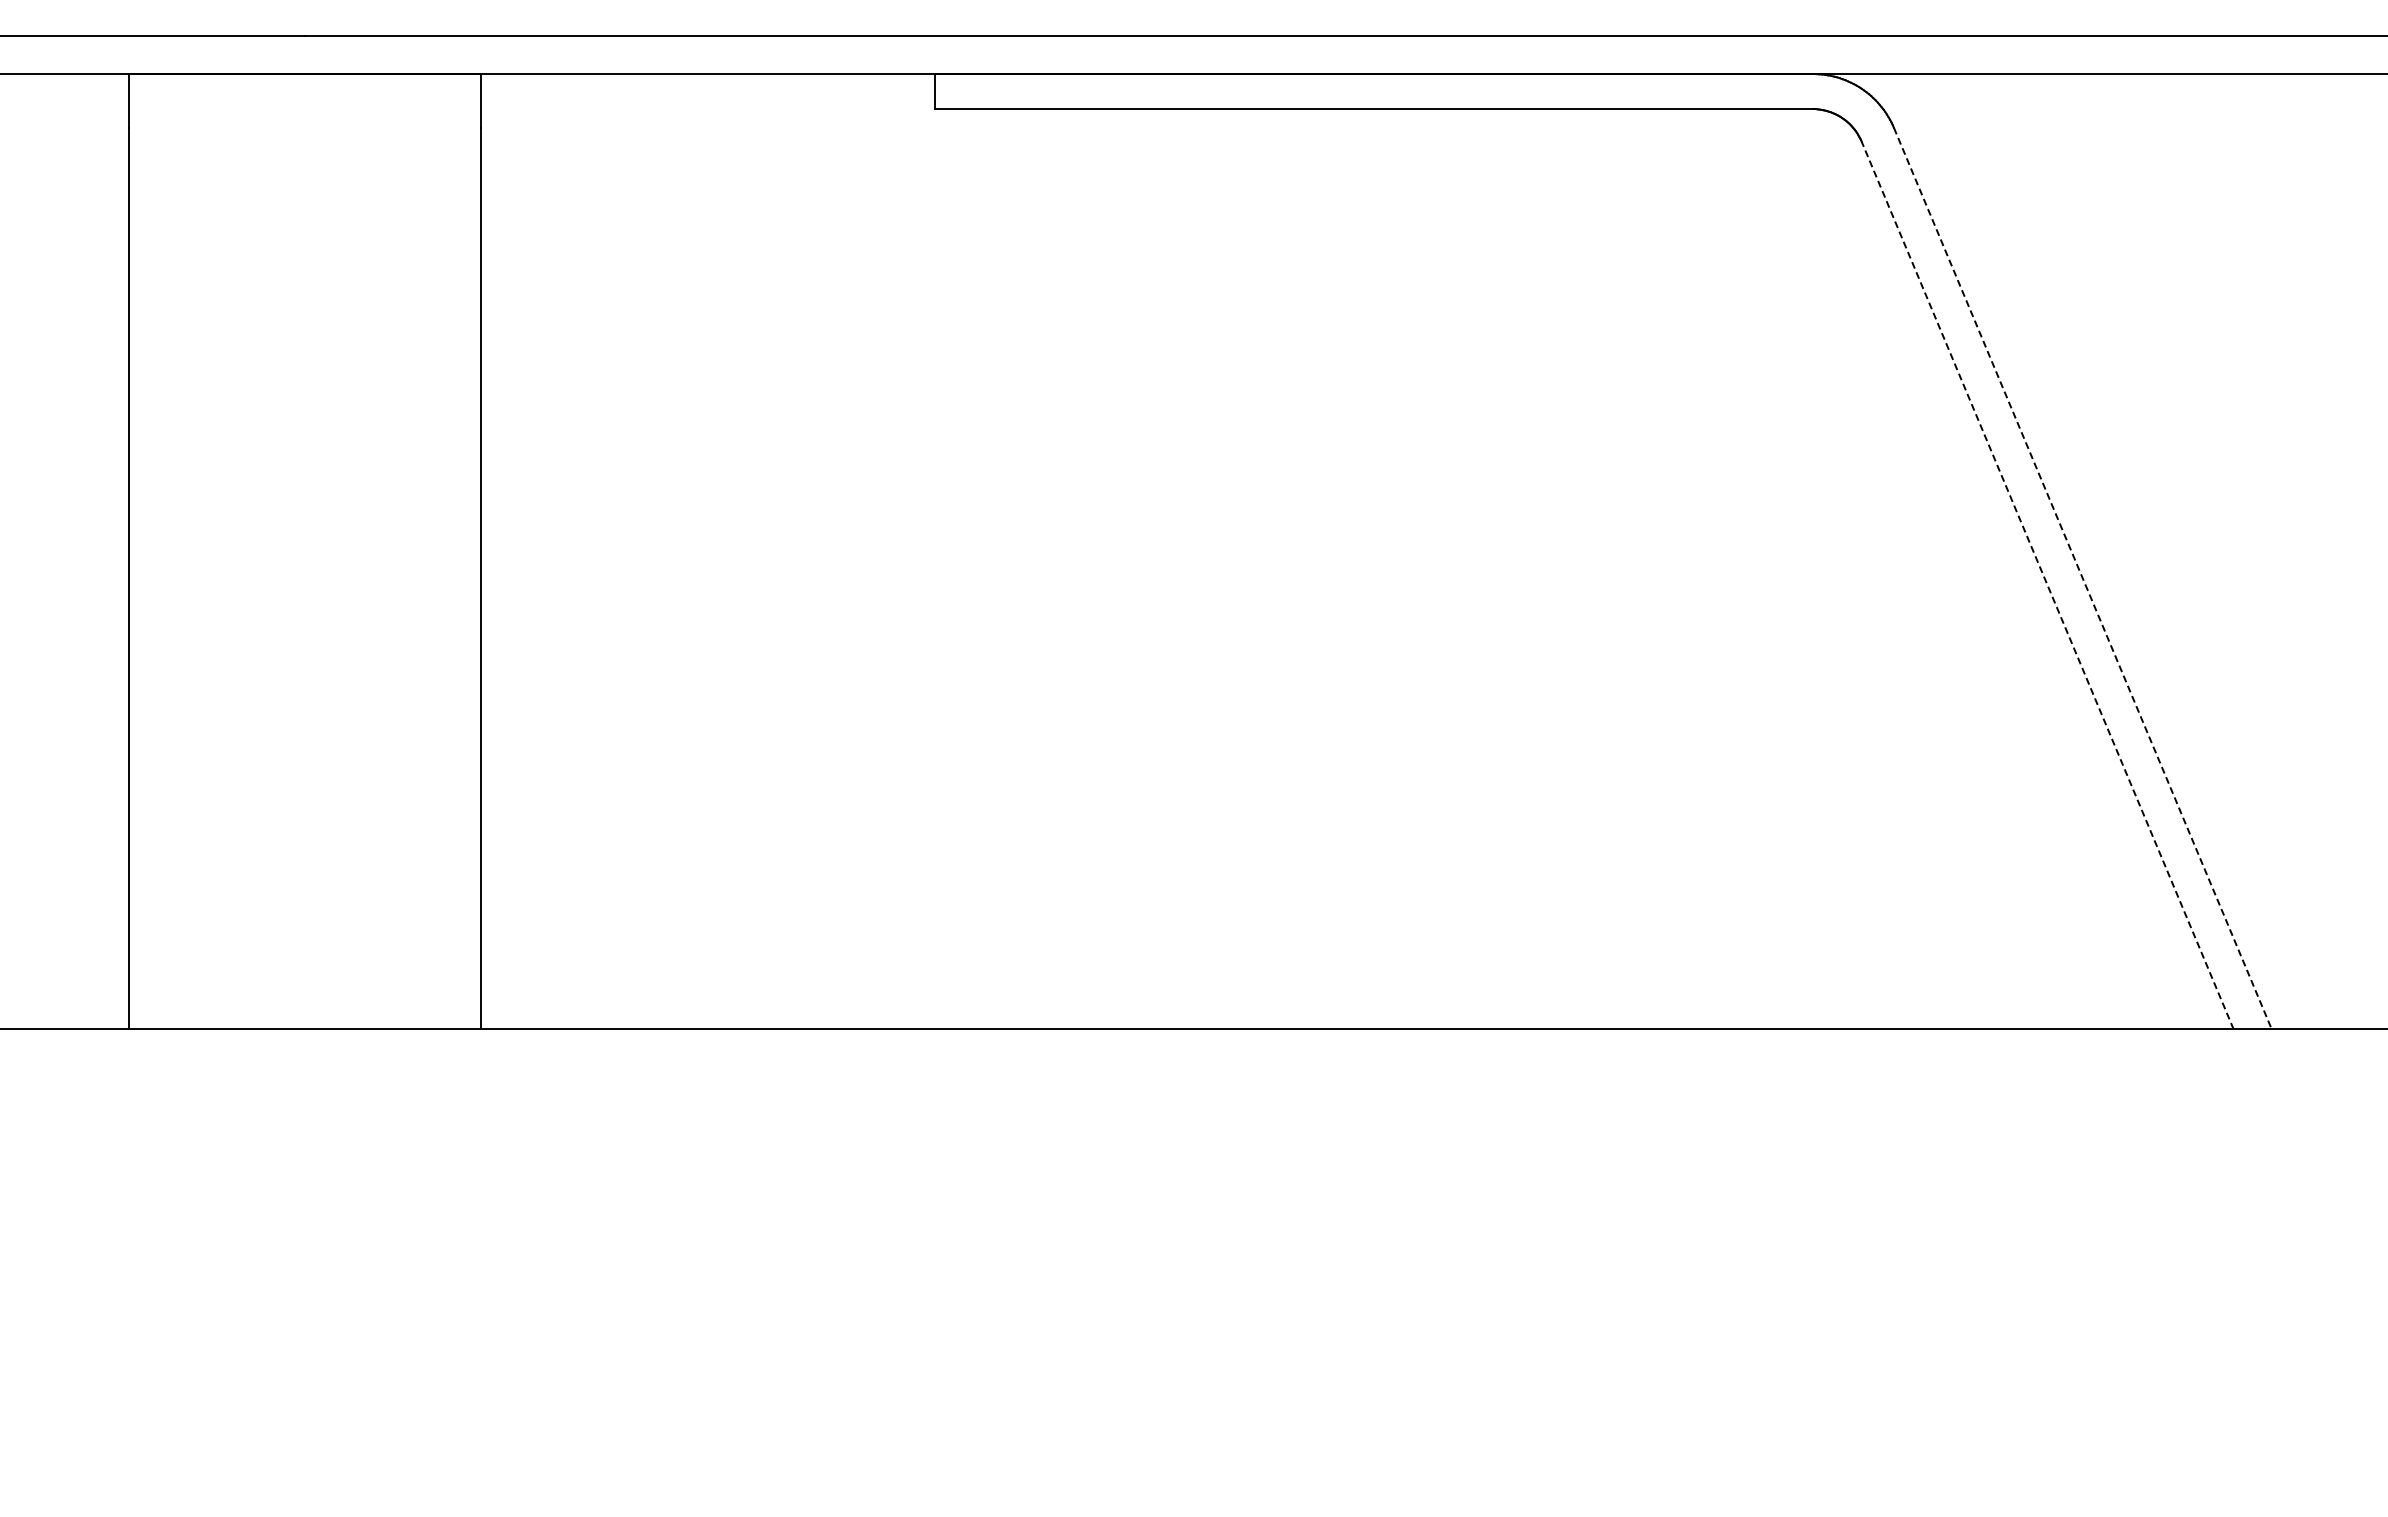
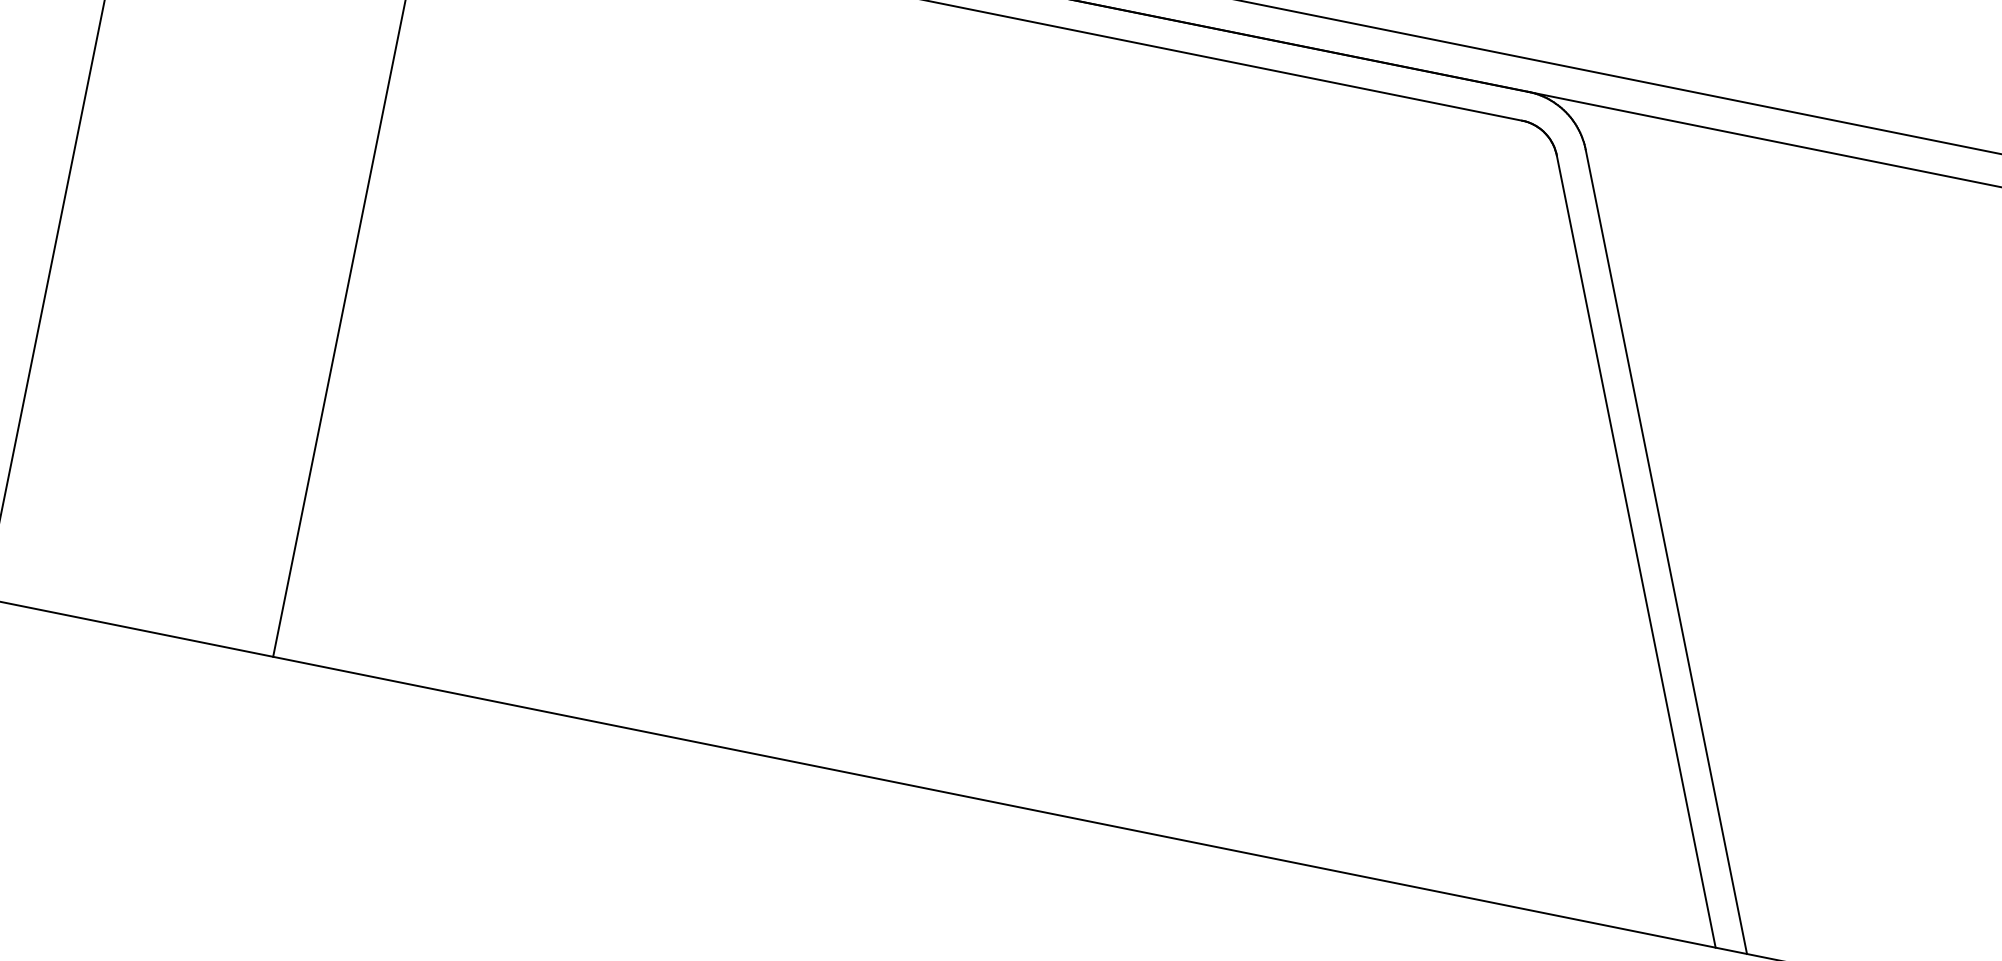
line: (2082, 578) -> (1666, 551), dashed -> solid
line: (2047, 585) -> (1636, 551), dashed -> solid

